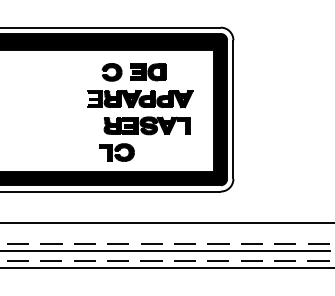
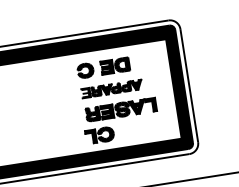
part: (140, 99) -> (112, 89), size x0.7

